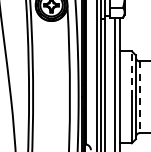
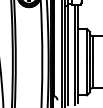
line: (131, 73) -> (86, 44), dashed -> solid
line: (140, 97) -> (93, 62), dashed -> solid

